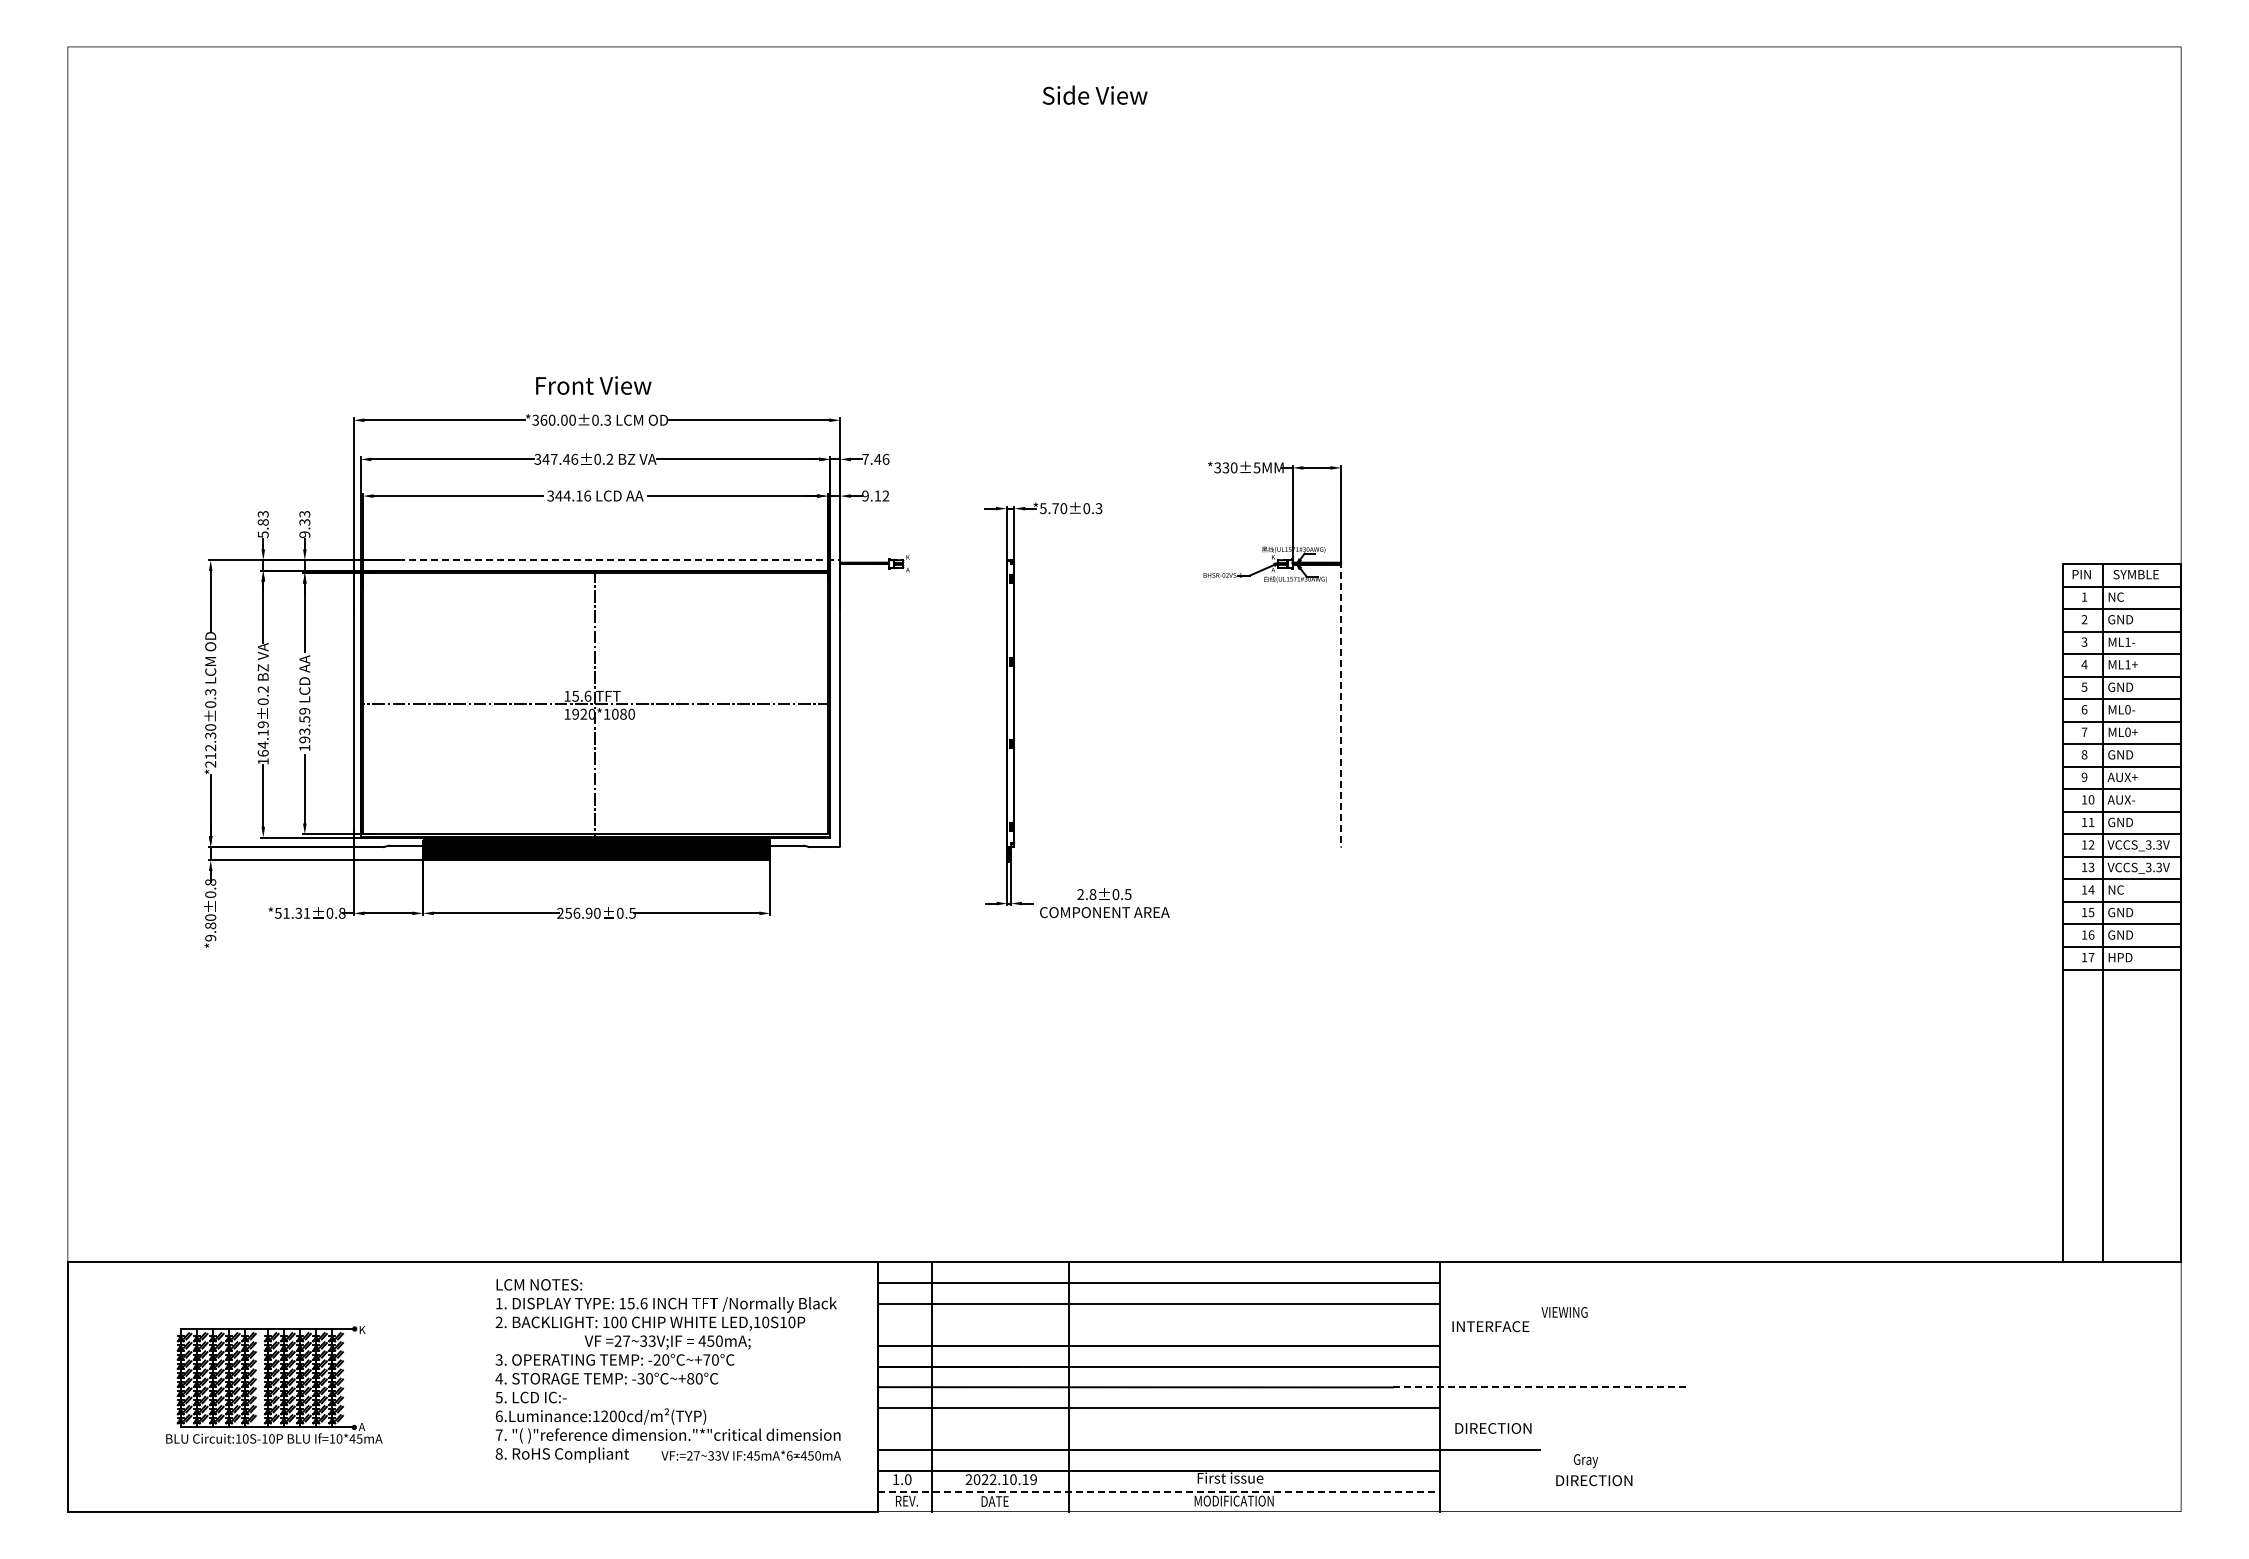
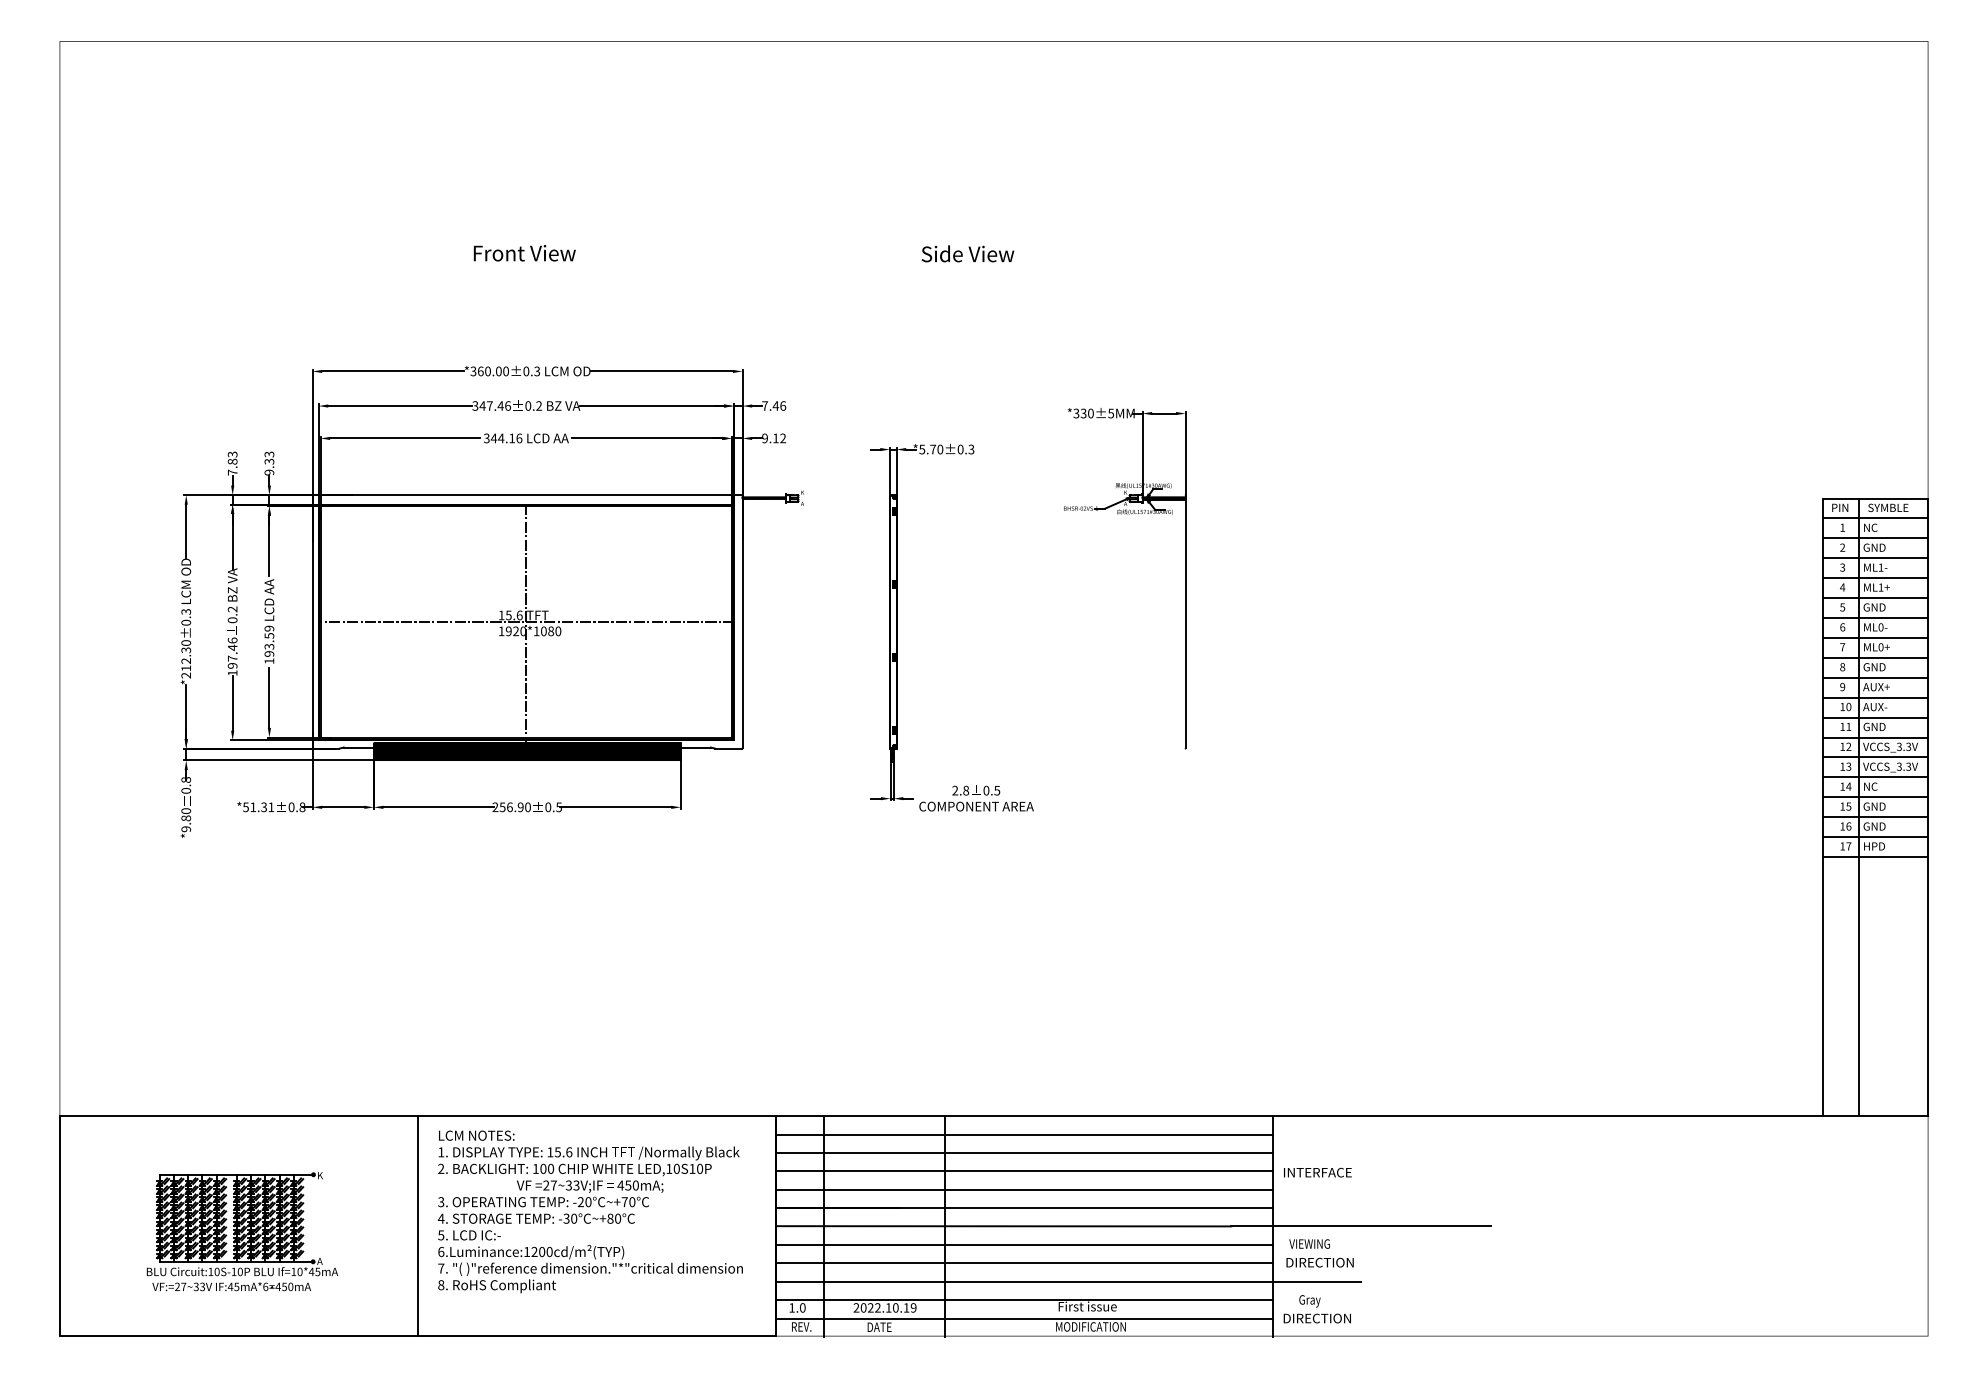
text: (1094, 94) -> (967, 253), moved
text: (593, 385) -> (524, 253), moved
text: (263, 534) -> (232, 472), 5.83 -> 7.83
line: (596, 560) -> (527, 495), dashed -> solid
line: (1341, 703) -> (1185, 621), dashed -> solid
text: (262, 738) -> (231, 652), 164.19 -> 197.46
text: (1564, 1312) -> (1309, 1244), moved
line: (1158, 1325) -> (1024, 1171), added
line: (472, 1386) -> (417, 1225), added
line: (1539, 1387) -> (1360, 1226), dashed -> solid
line: (1158, 1429) -> (1024, 1263), added
part: (750, 1455) -> (231, 1286), moved
text: (1594, 1470) -> (1317, 1309), moved
line: (1159, 1491) -> (1024, 1318), dashed -> solid

